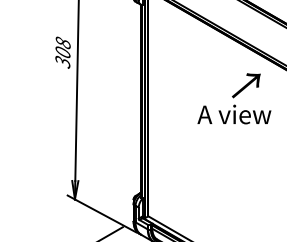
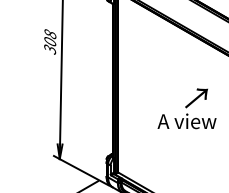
text: (233, 98) -> (186, 108), moved

